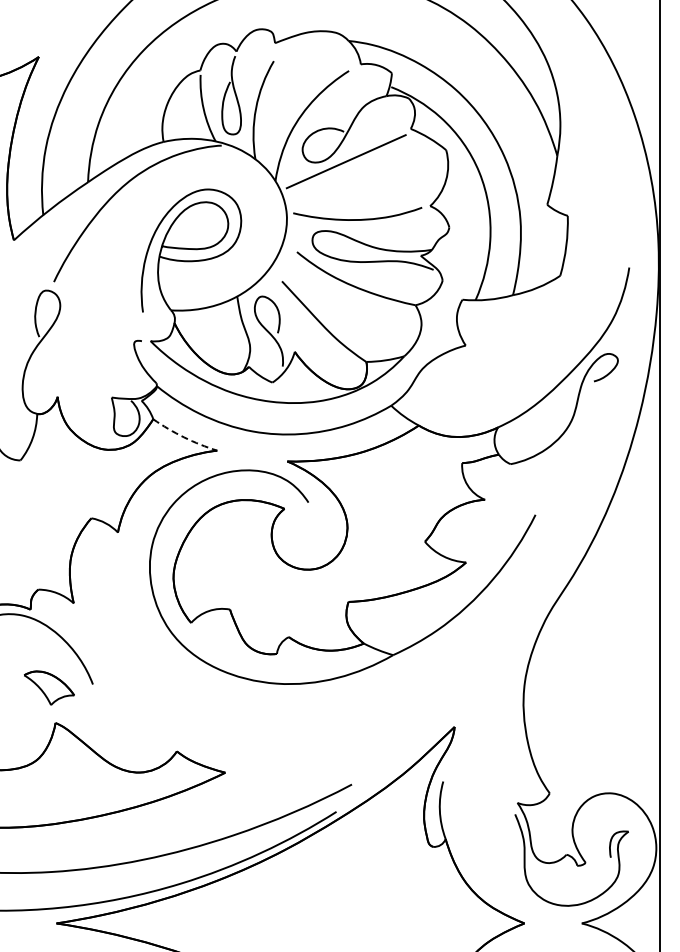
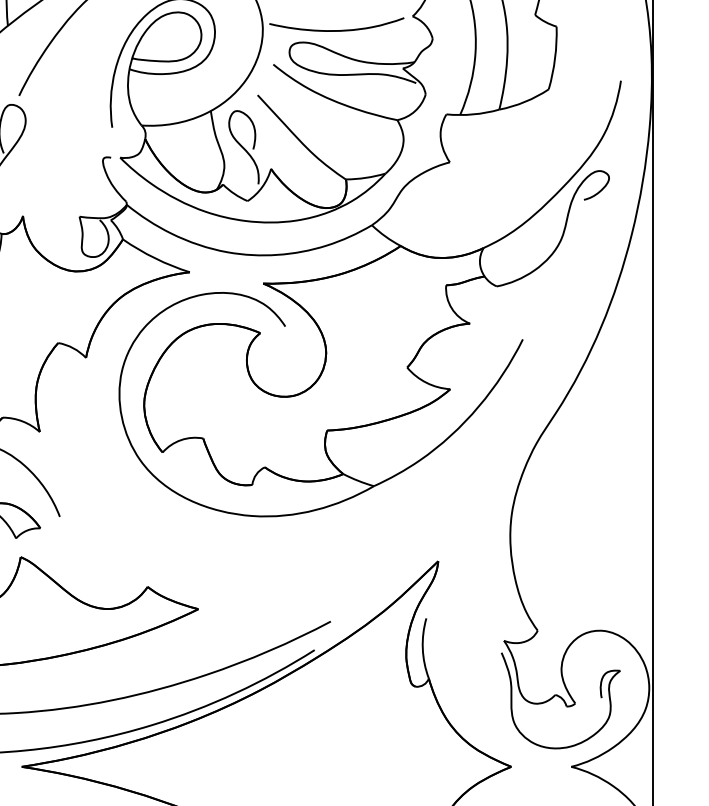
arc: (184, 437) -> (155, 258), dashed -> solid

